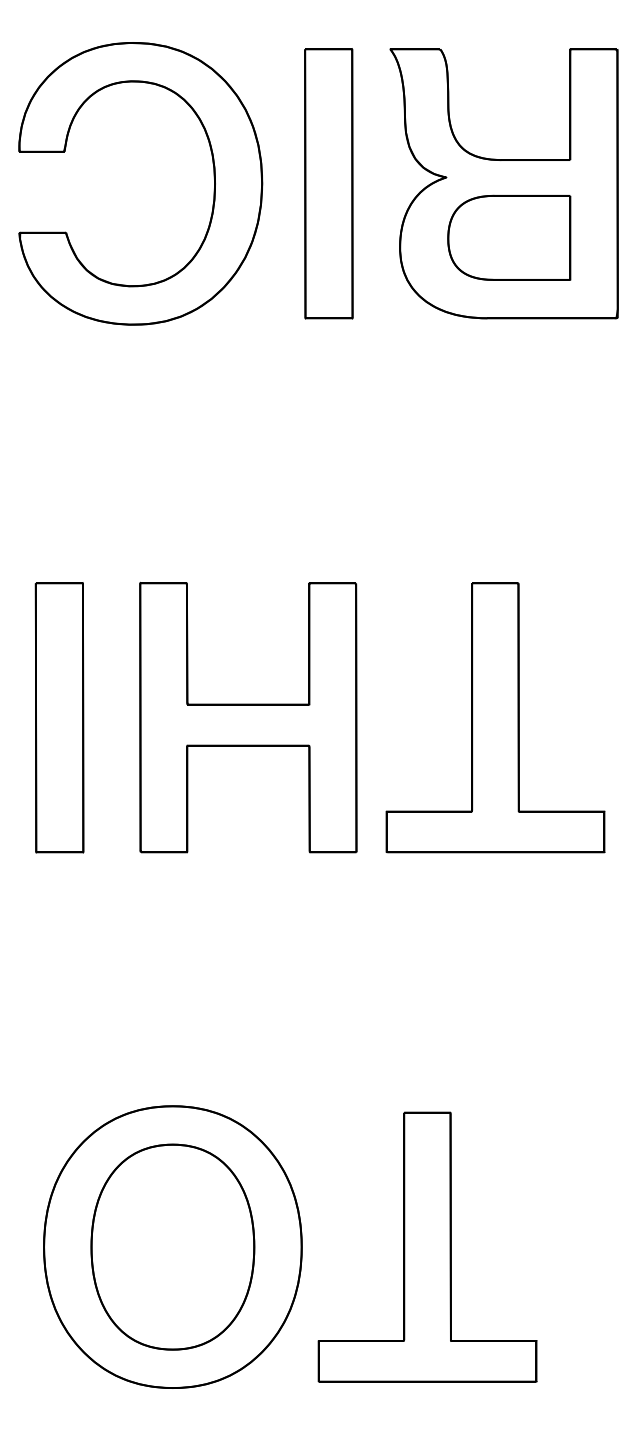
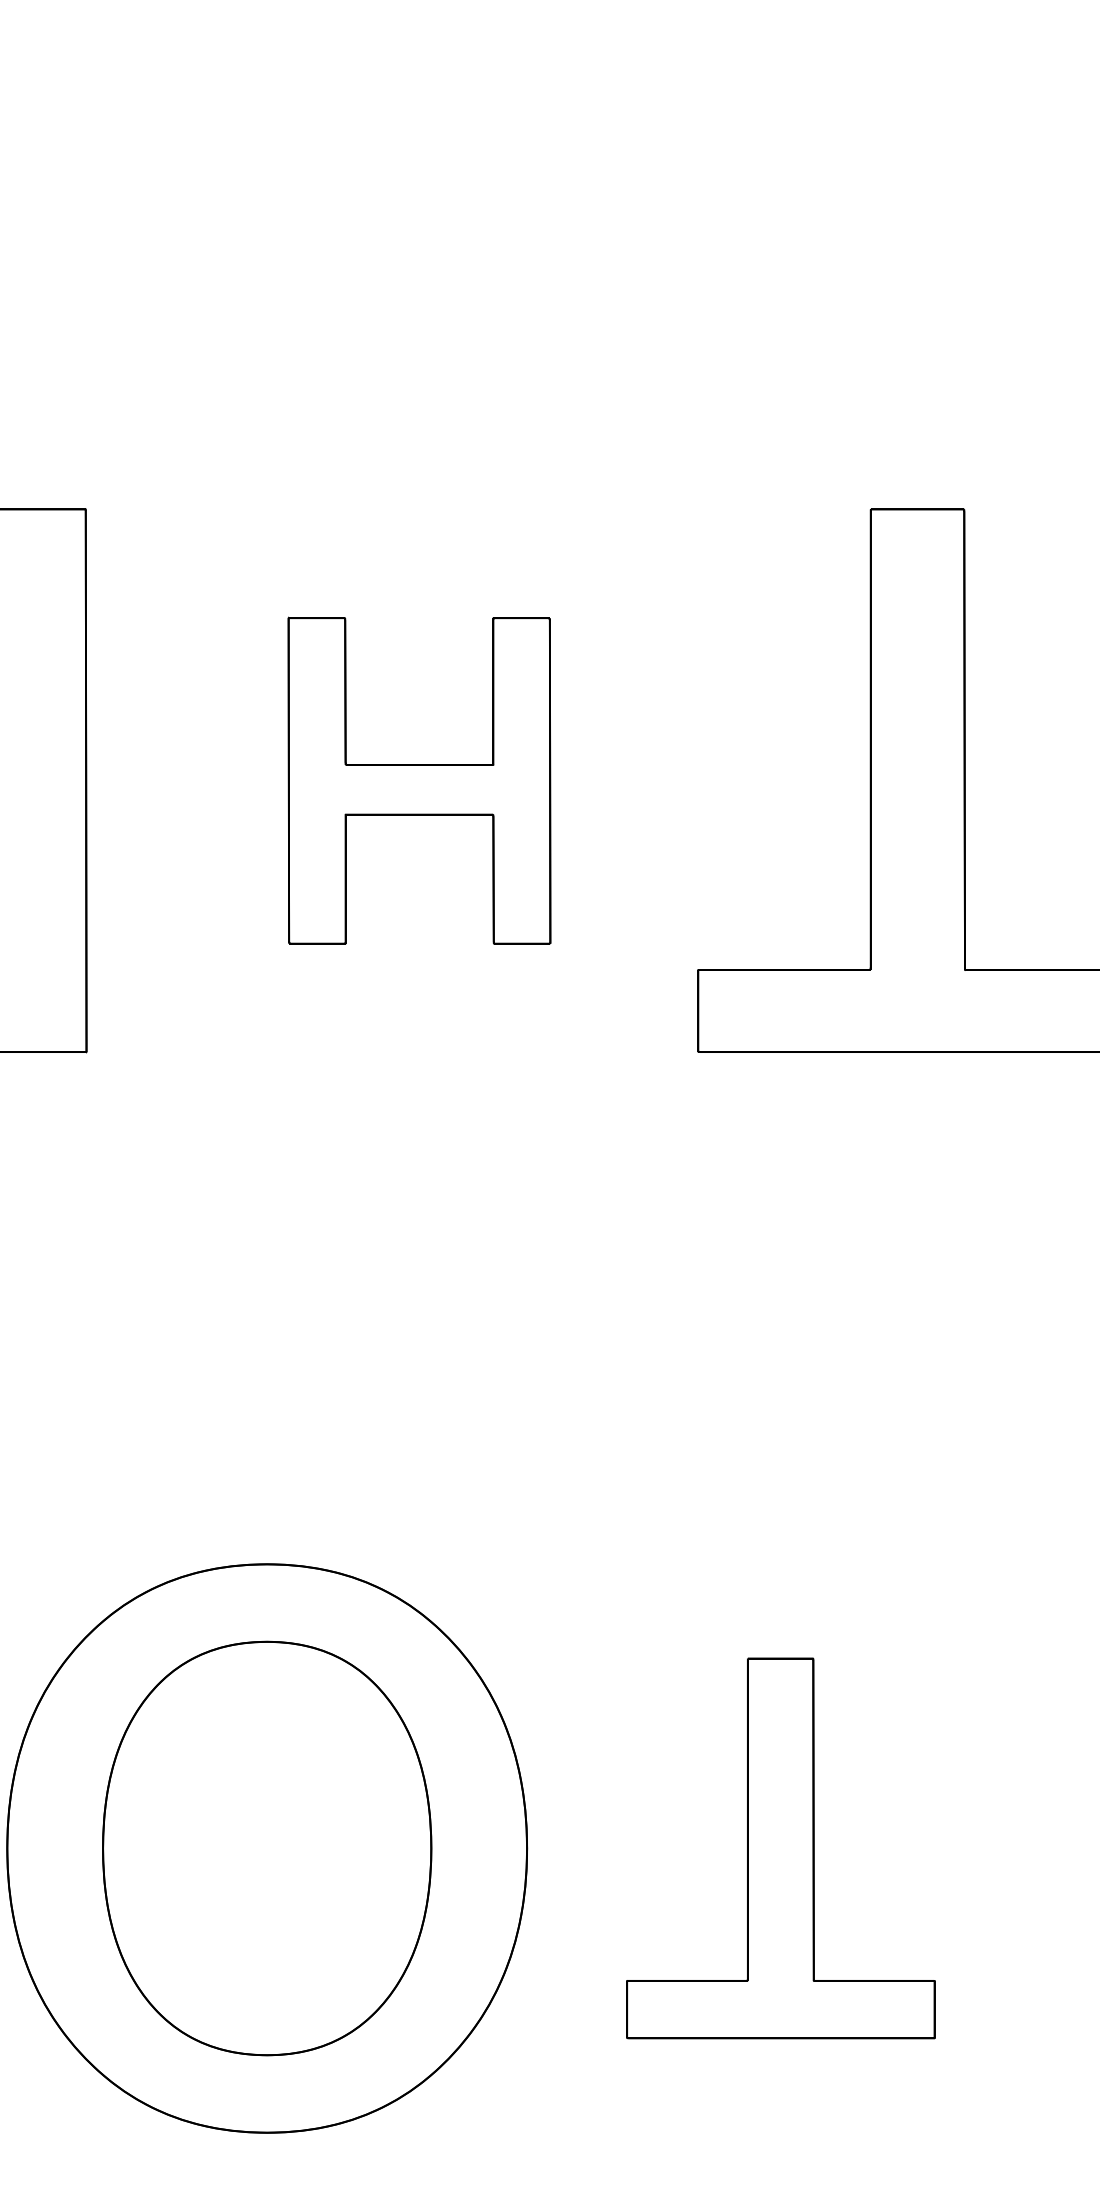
part: (248, 717) -> (419, 780), size x0.6
part: (427, 1246) -> (780, 1847), size x0.7

